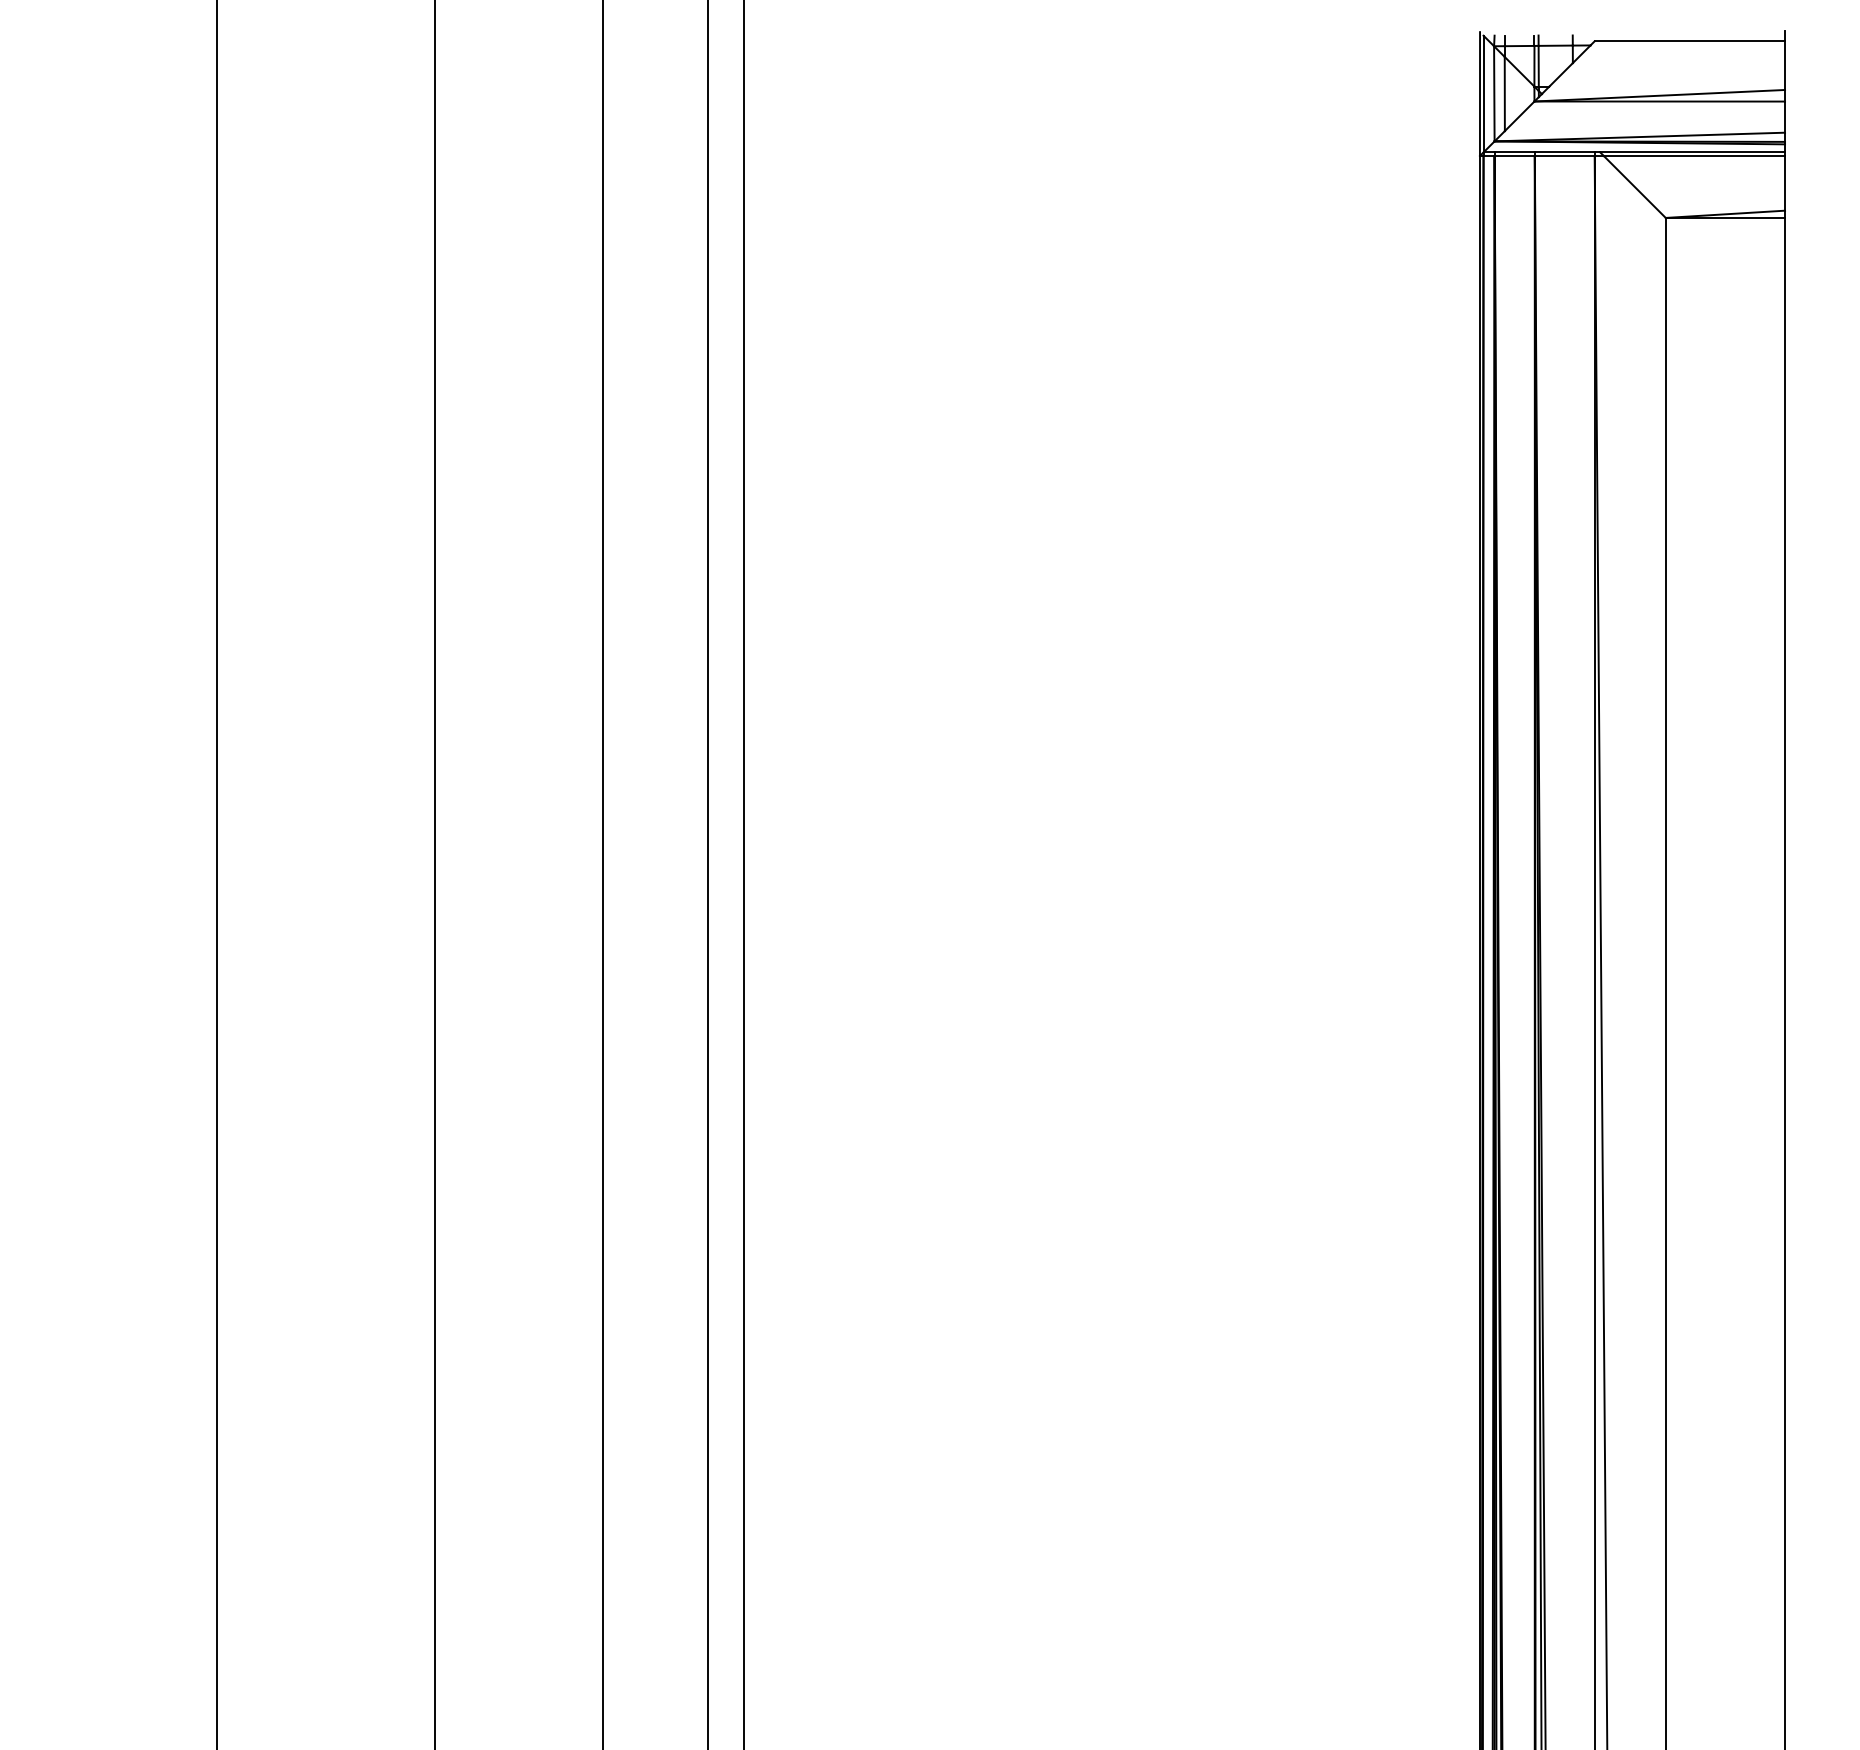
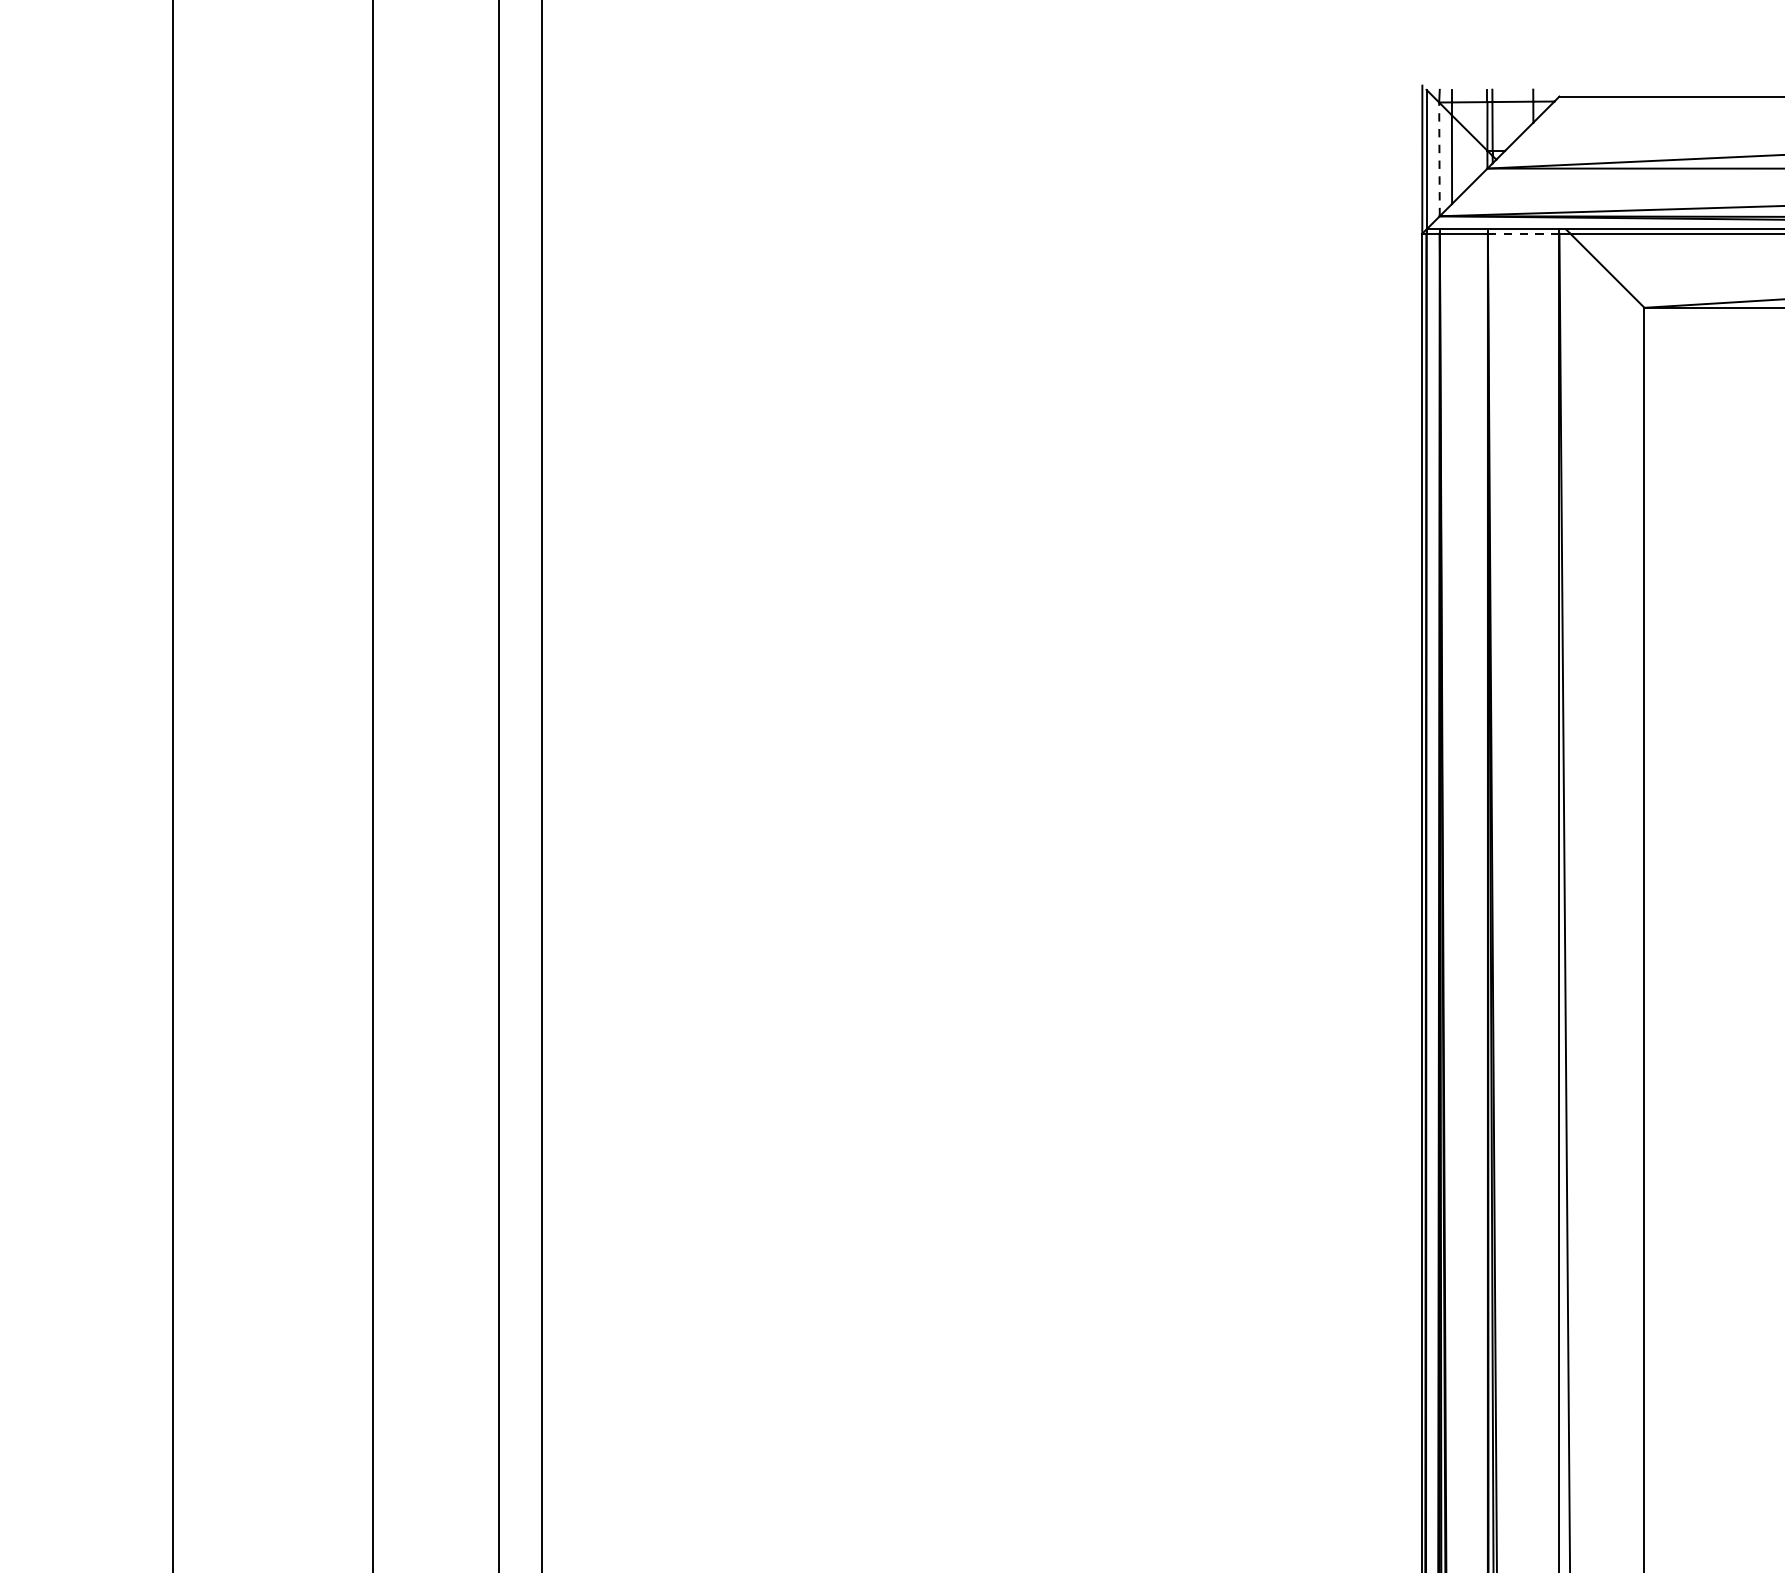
line: (1494, 93) -> (1439, 158), solid -> dashed
line: (1564, 156) -> (1523, 234), solid -> dashed

